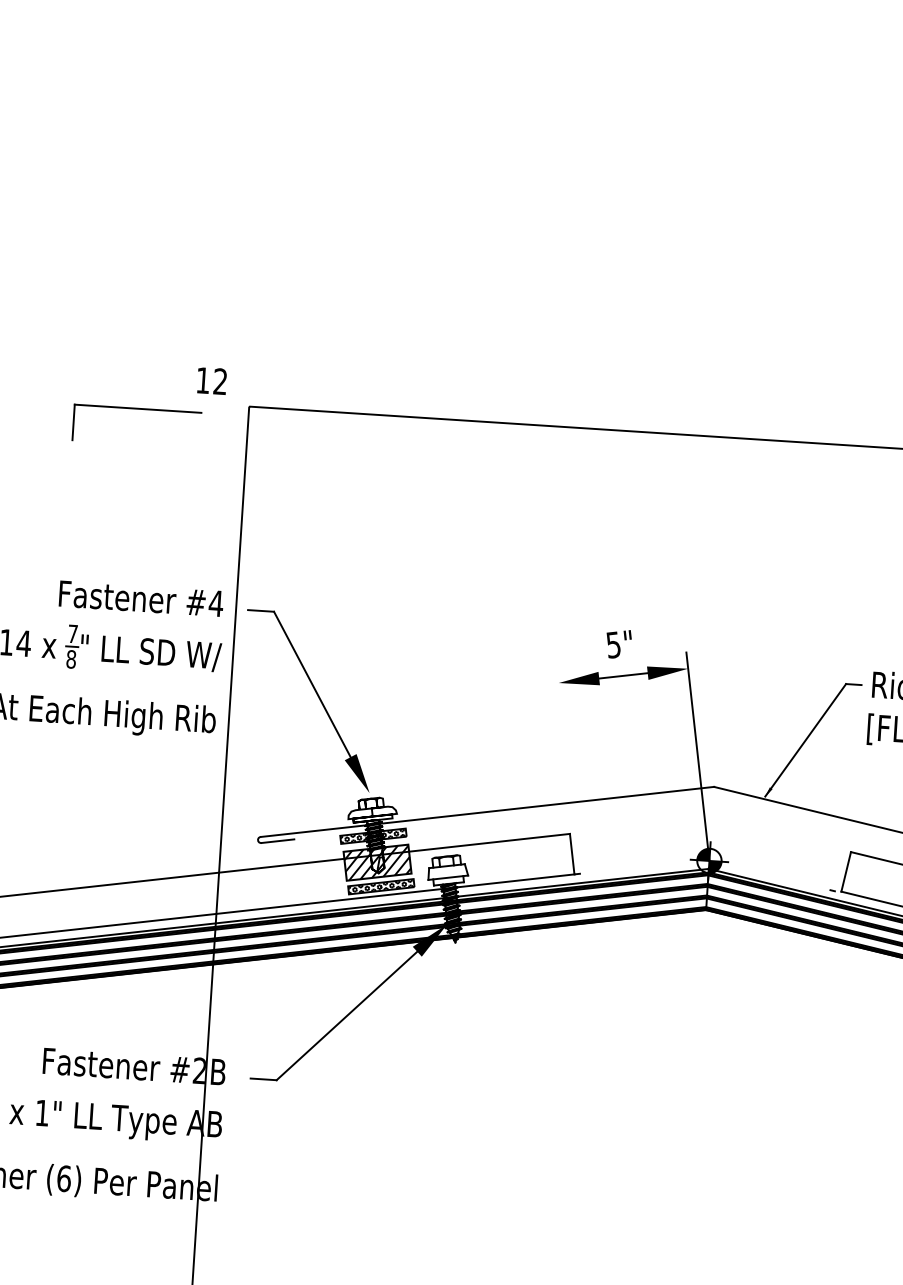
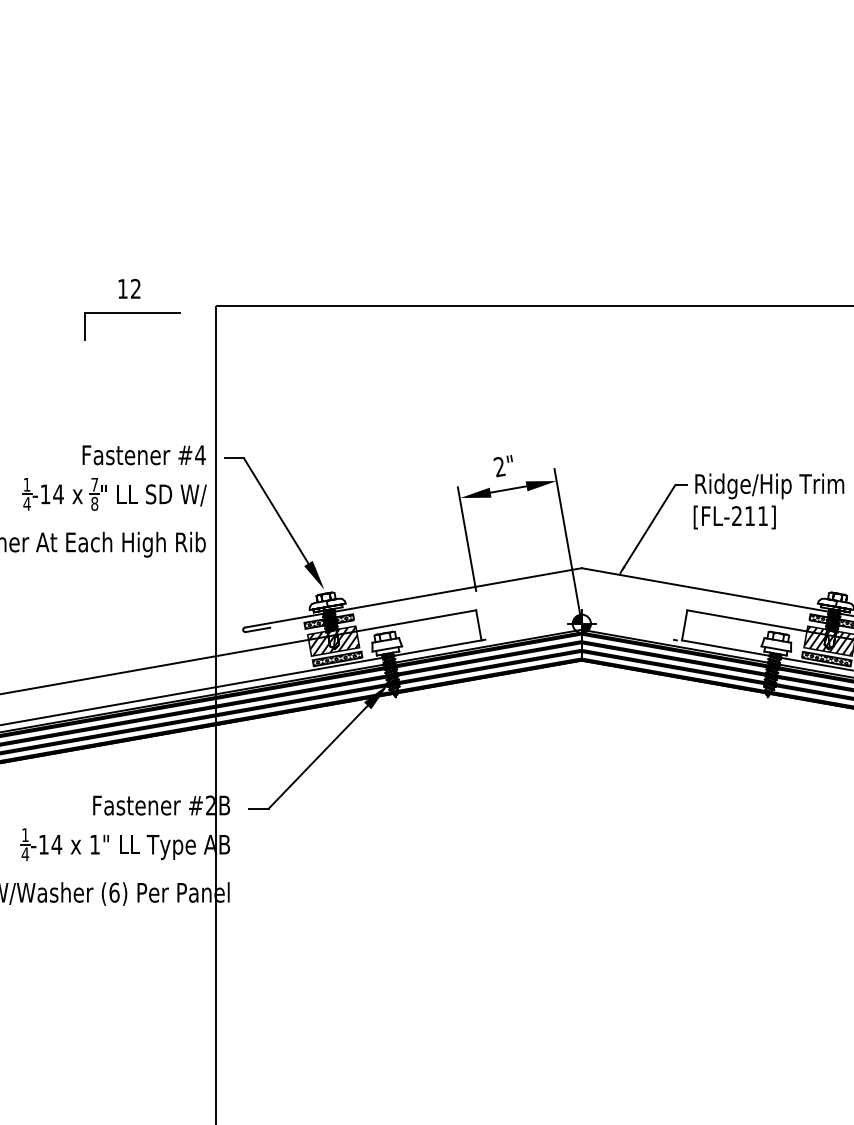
text: (212, 380) -> (129, 288), moved
text: (613, 644) -> (499, 466), 5" -> 2"
line: (563, 737) -> (466, 538), added

